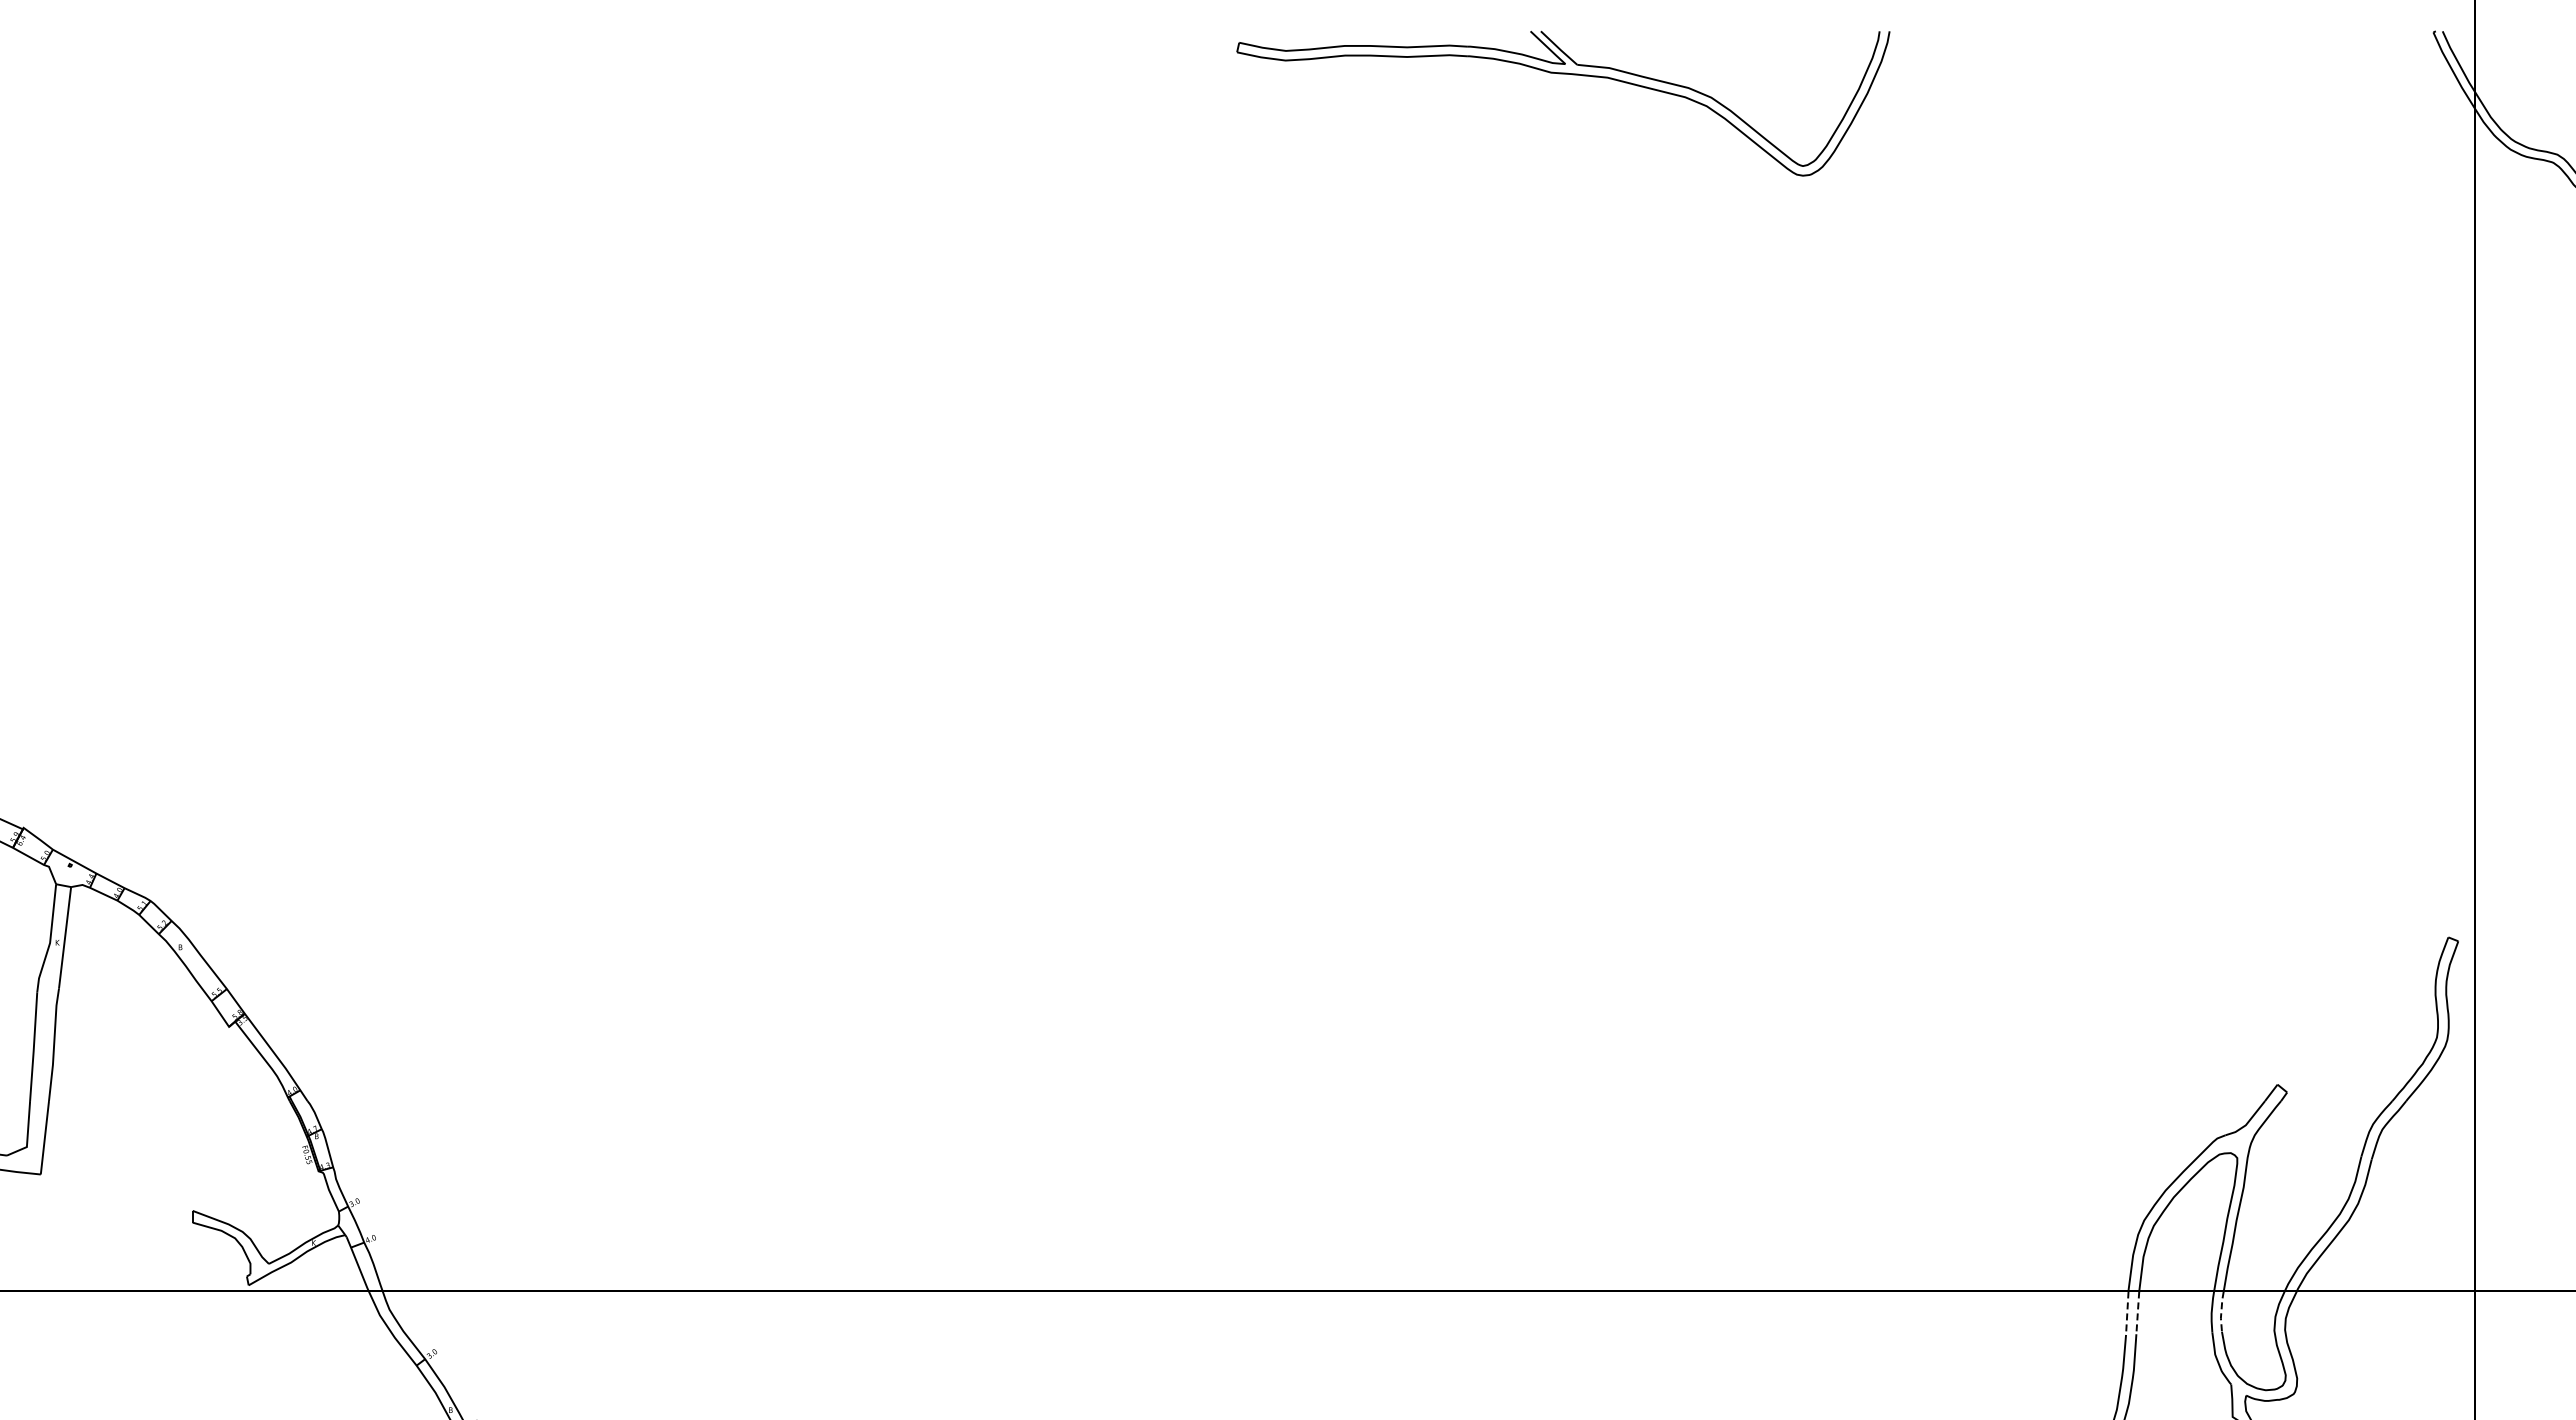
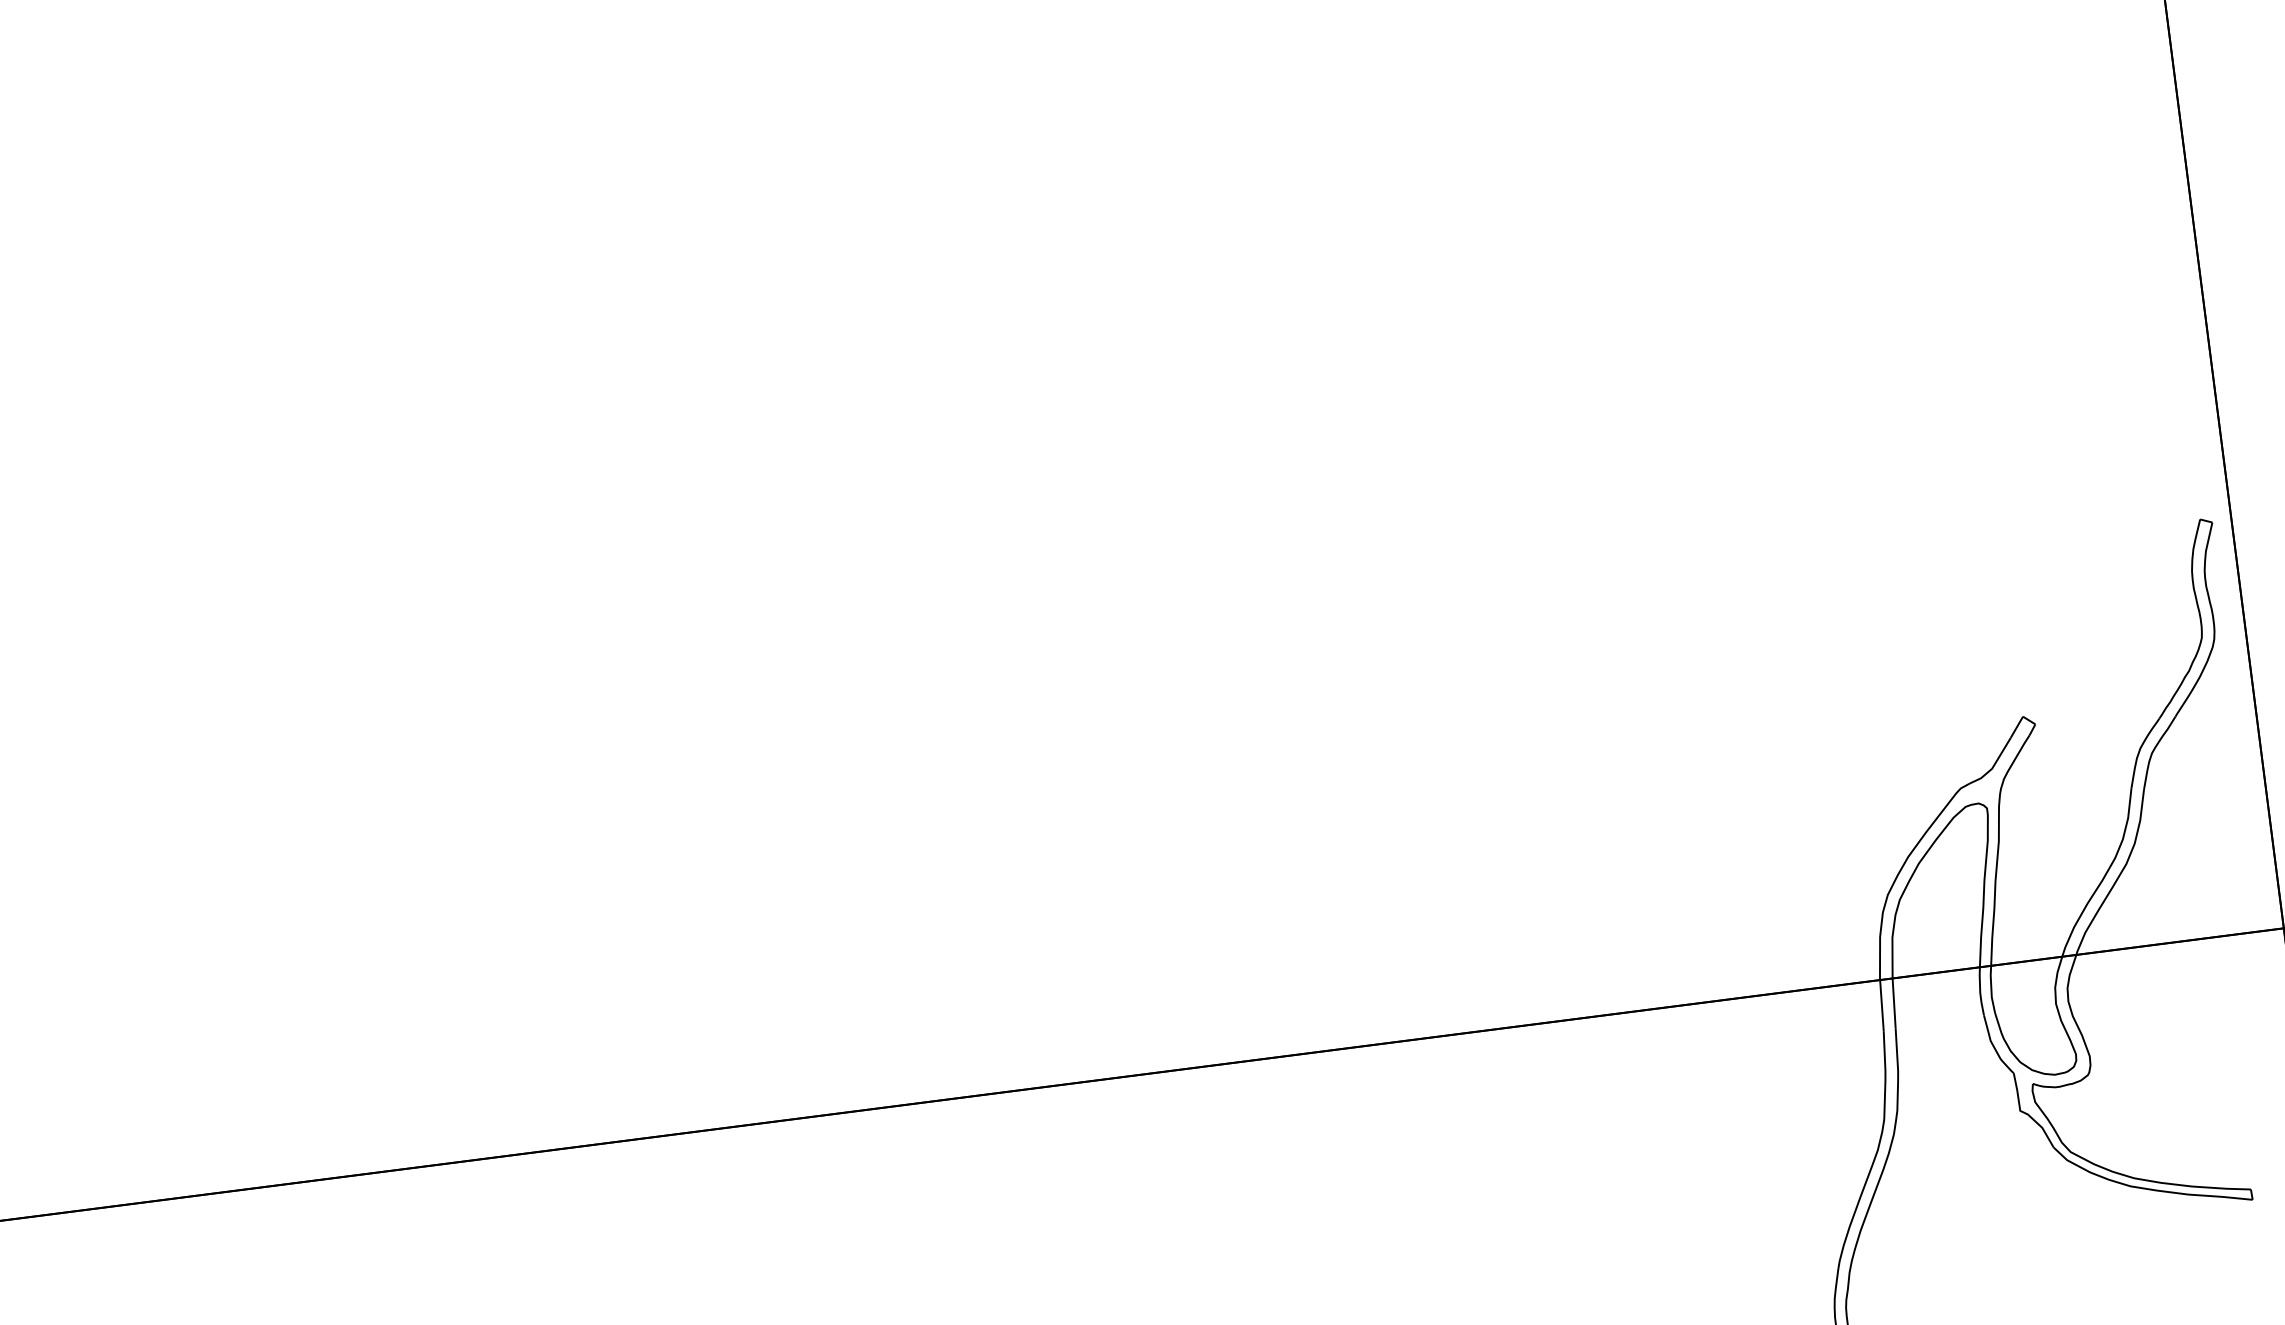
line: (2221, 1311) -> (1991, 989), dashed -> solid
line: (2137, 1312) -> (1893, 1003), dashed -> solid
line: (2127, 1313) -> (1882, 1005), dashed -> solid

